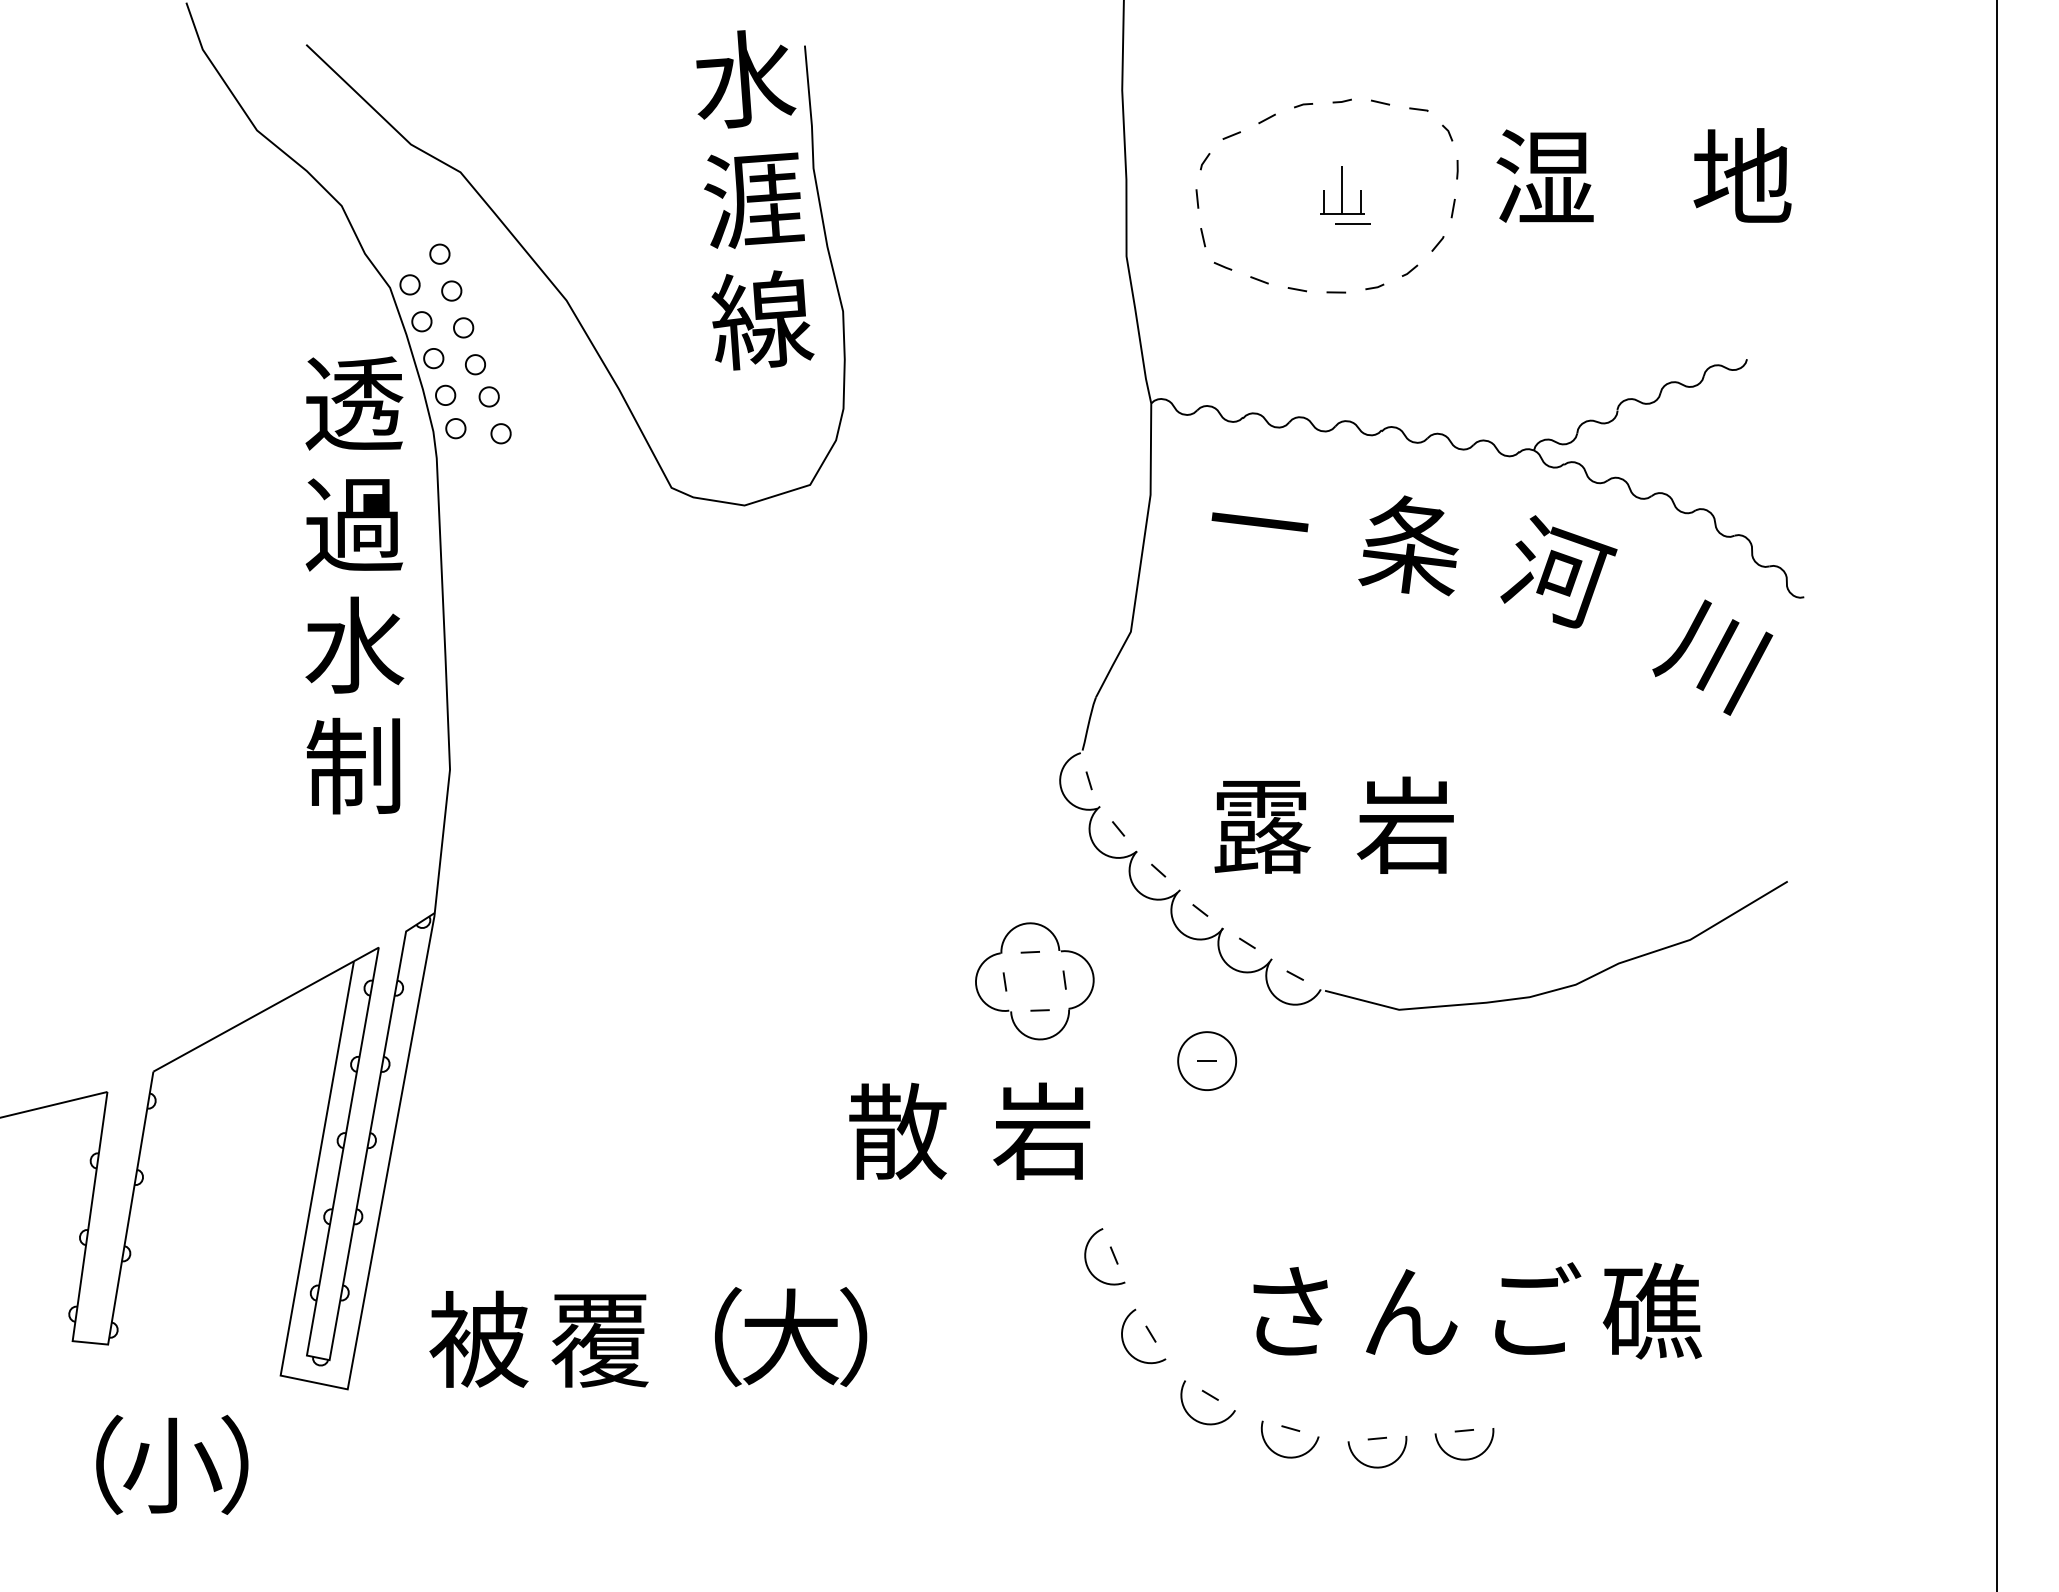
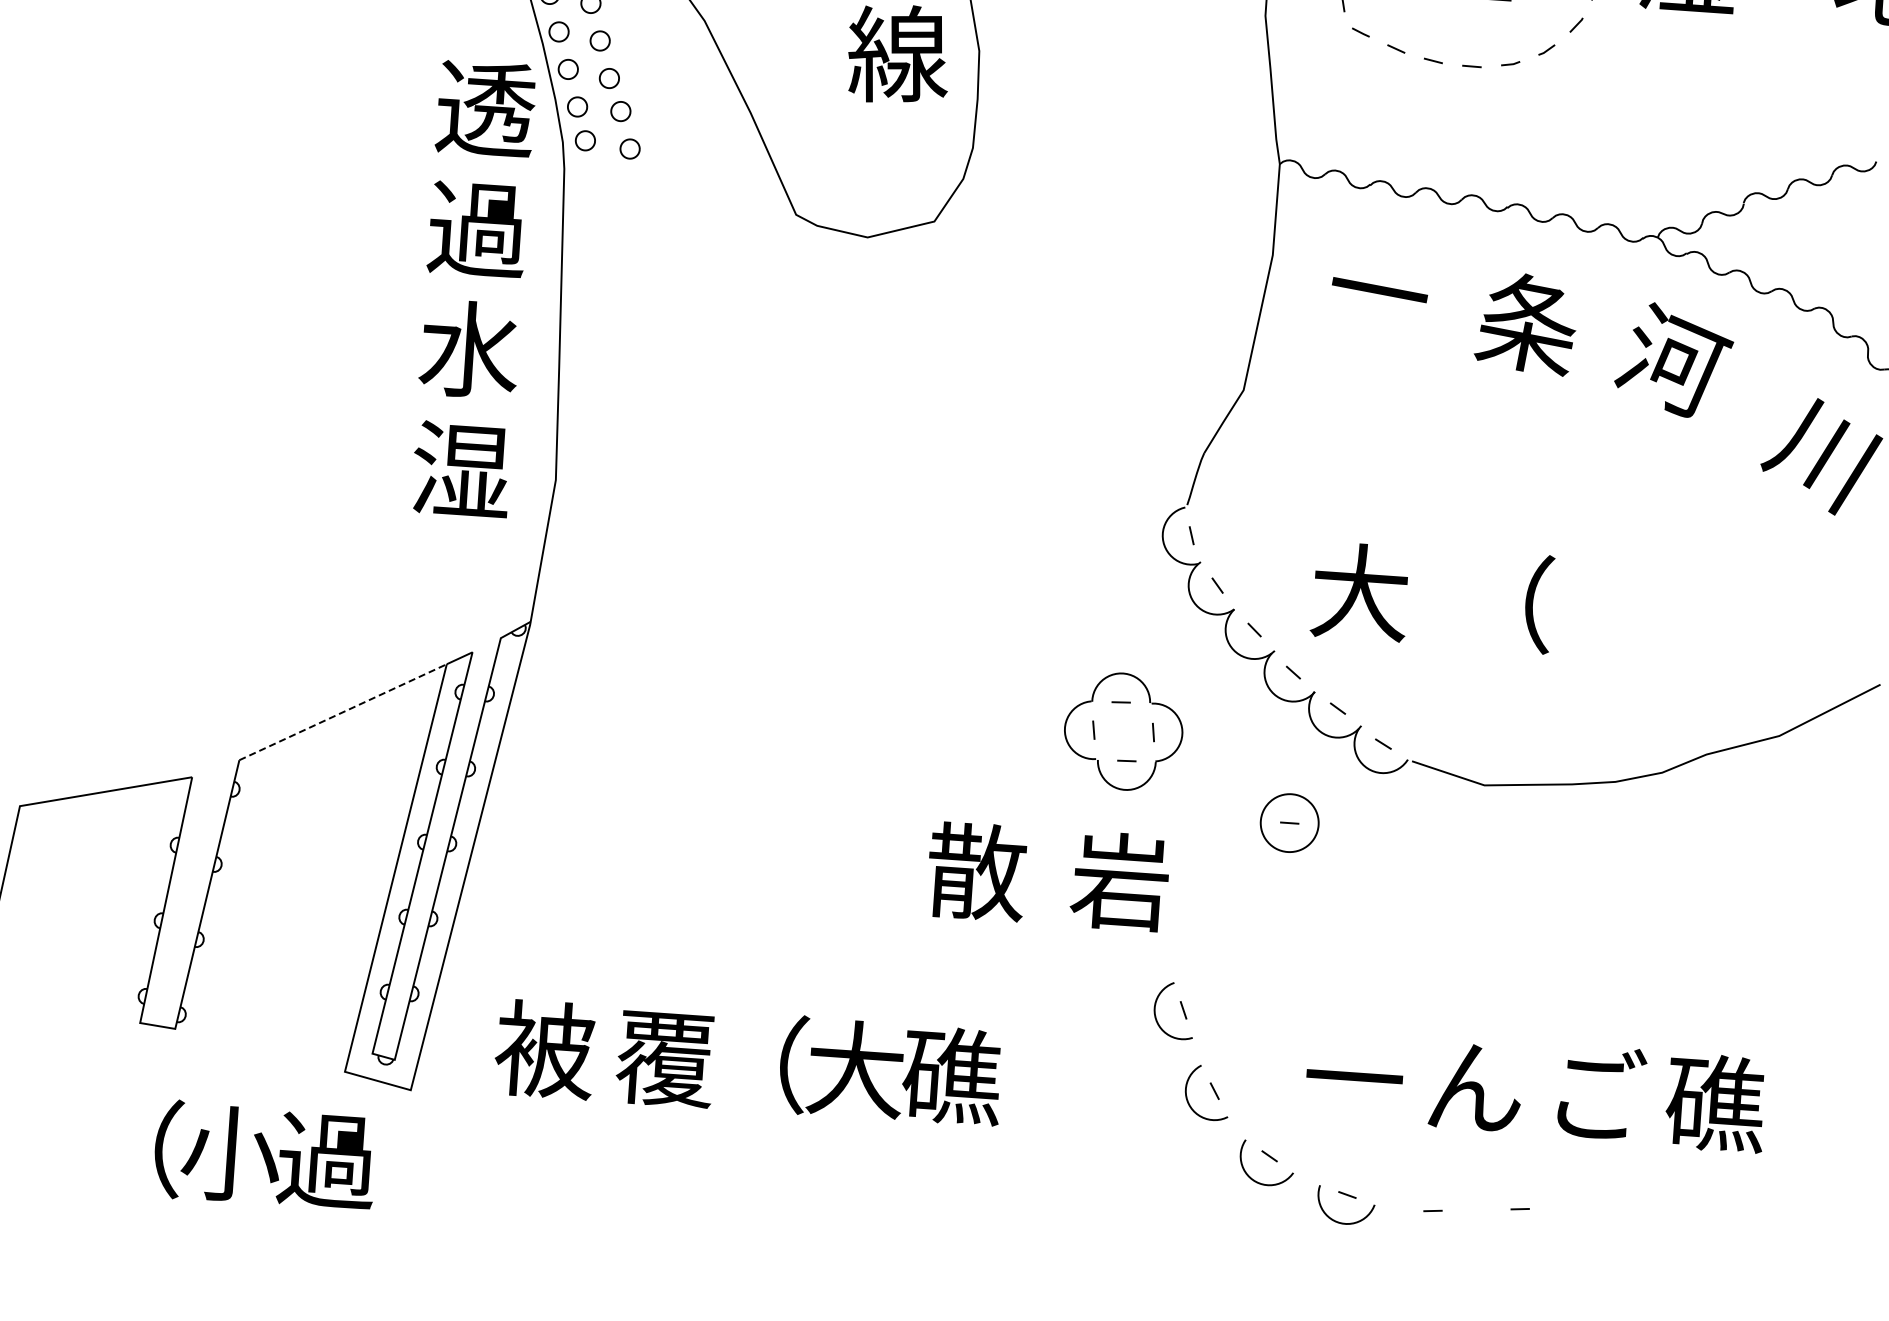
text: (354, 765) -> (461, 469), 制 -> 湿
text: (1261, 824) -> (1360, 591), 露 -> 大
text: (1405, 825) -> (1503, 602), 岩 -> （
line: (254, 1016) -> (343, 712), solid -> dashed
text: (1289, 1311) -> (1354, 1078), さ -> 一
text: (887, 1337) -> (952, 1076), ） -> 礁
curve: (1464, 1458) -> (1518, 1236), removed
text: (268, 1464) -> (326, 1159), ） -> 過
curve: (1377, 1466) -> (1431, 1238), removed

